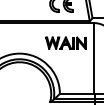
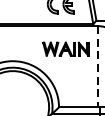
line: (93, 58) -> (97, 66), solid -> dashed

